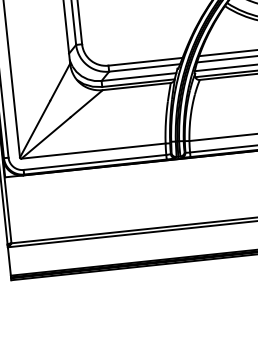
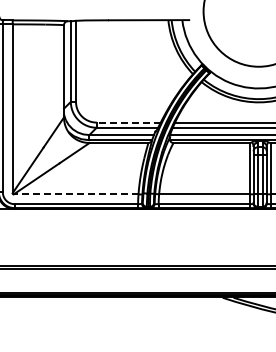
line: (145, 61) -> (128, 122), solid -> dashed
line: (92, 151) -> (75, 194), solid -> dashed

